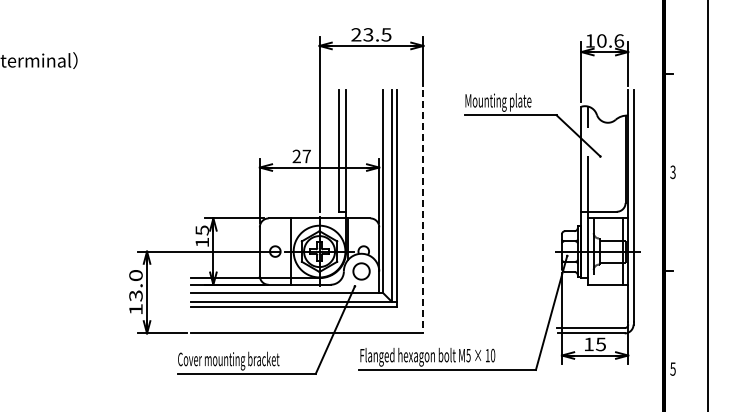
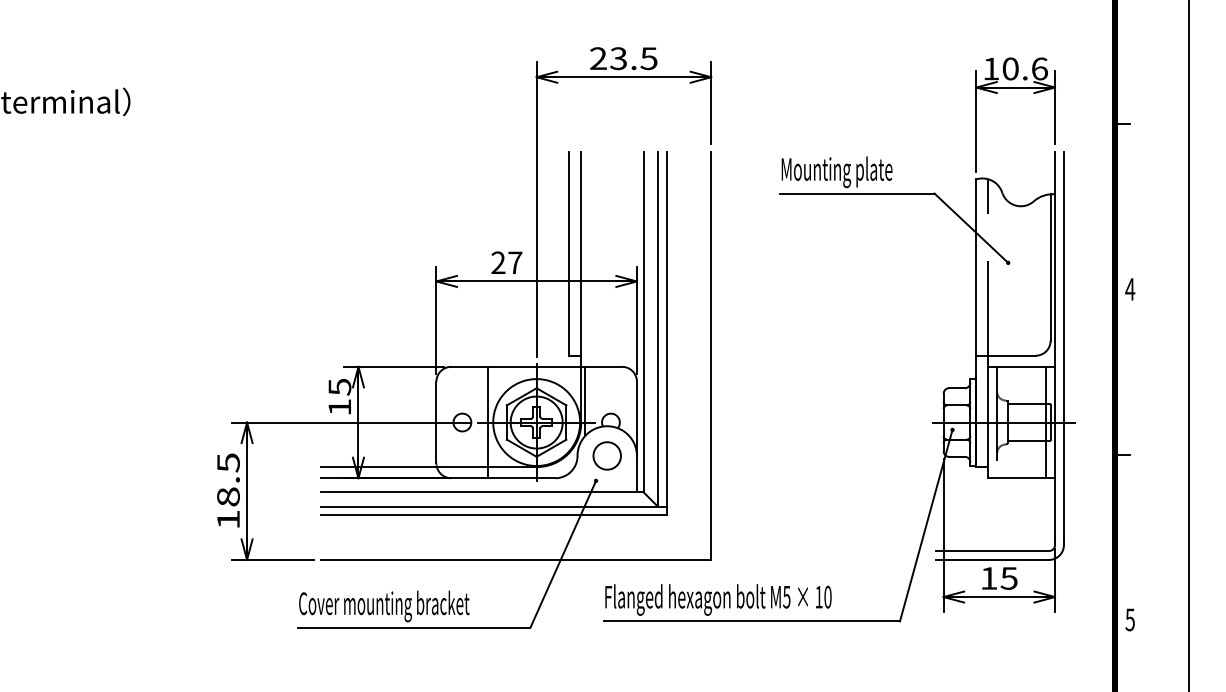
text: (673, 172) -> (1130, 289), 3 -> 4
line: (423, 211) -> (711, 355), dashed -> solid
text: (135, 285) -> (227, 479), 13.0 -> 18.5

